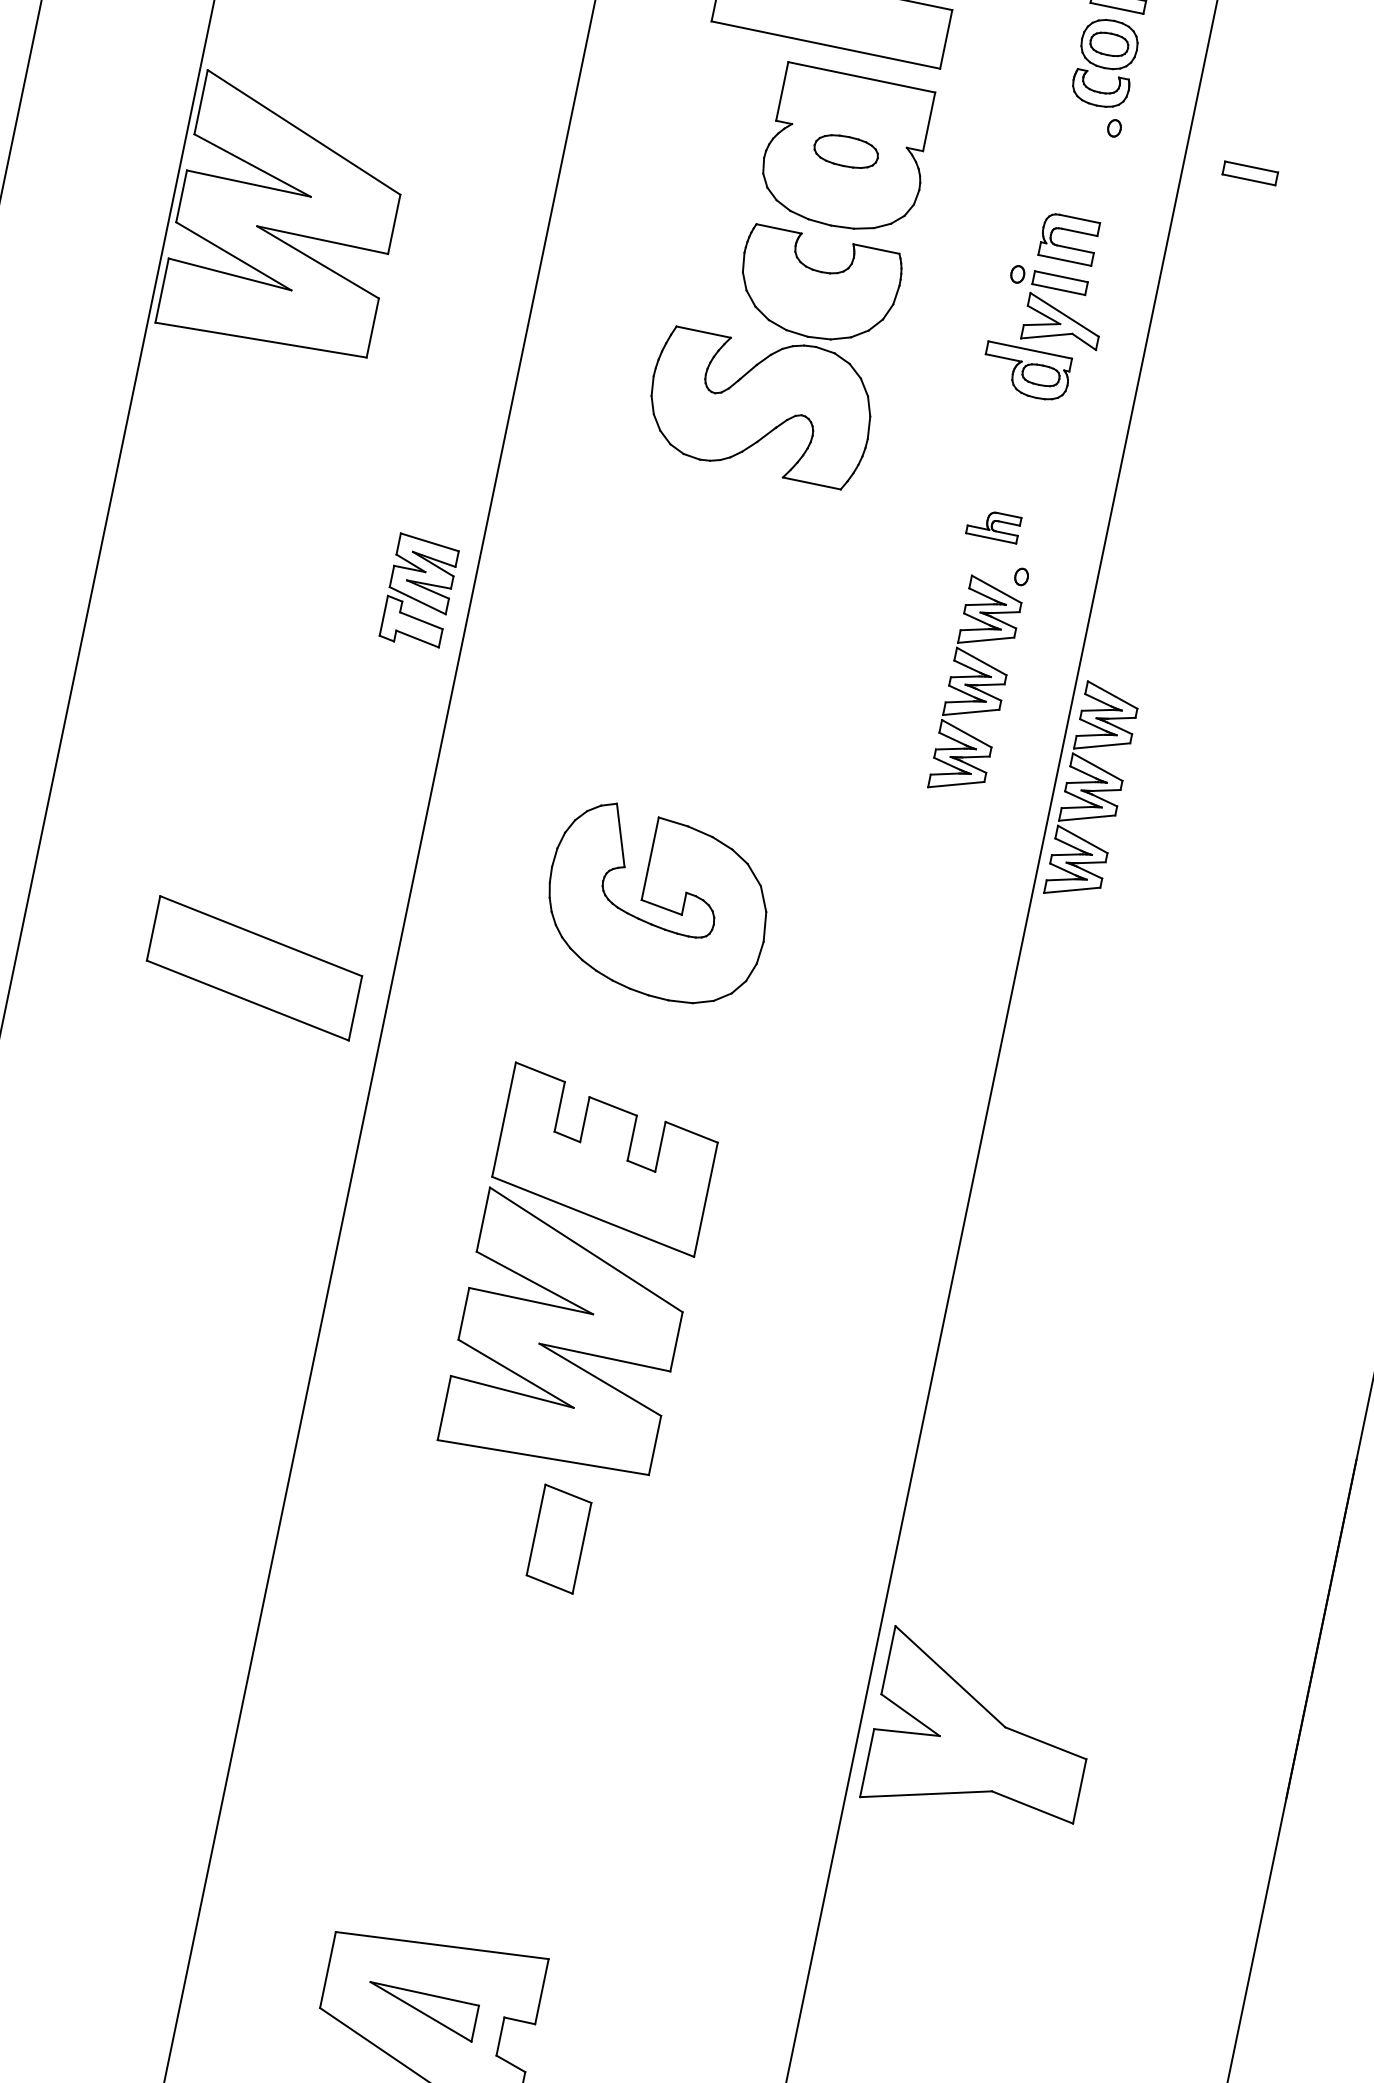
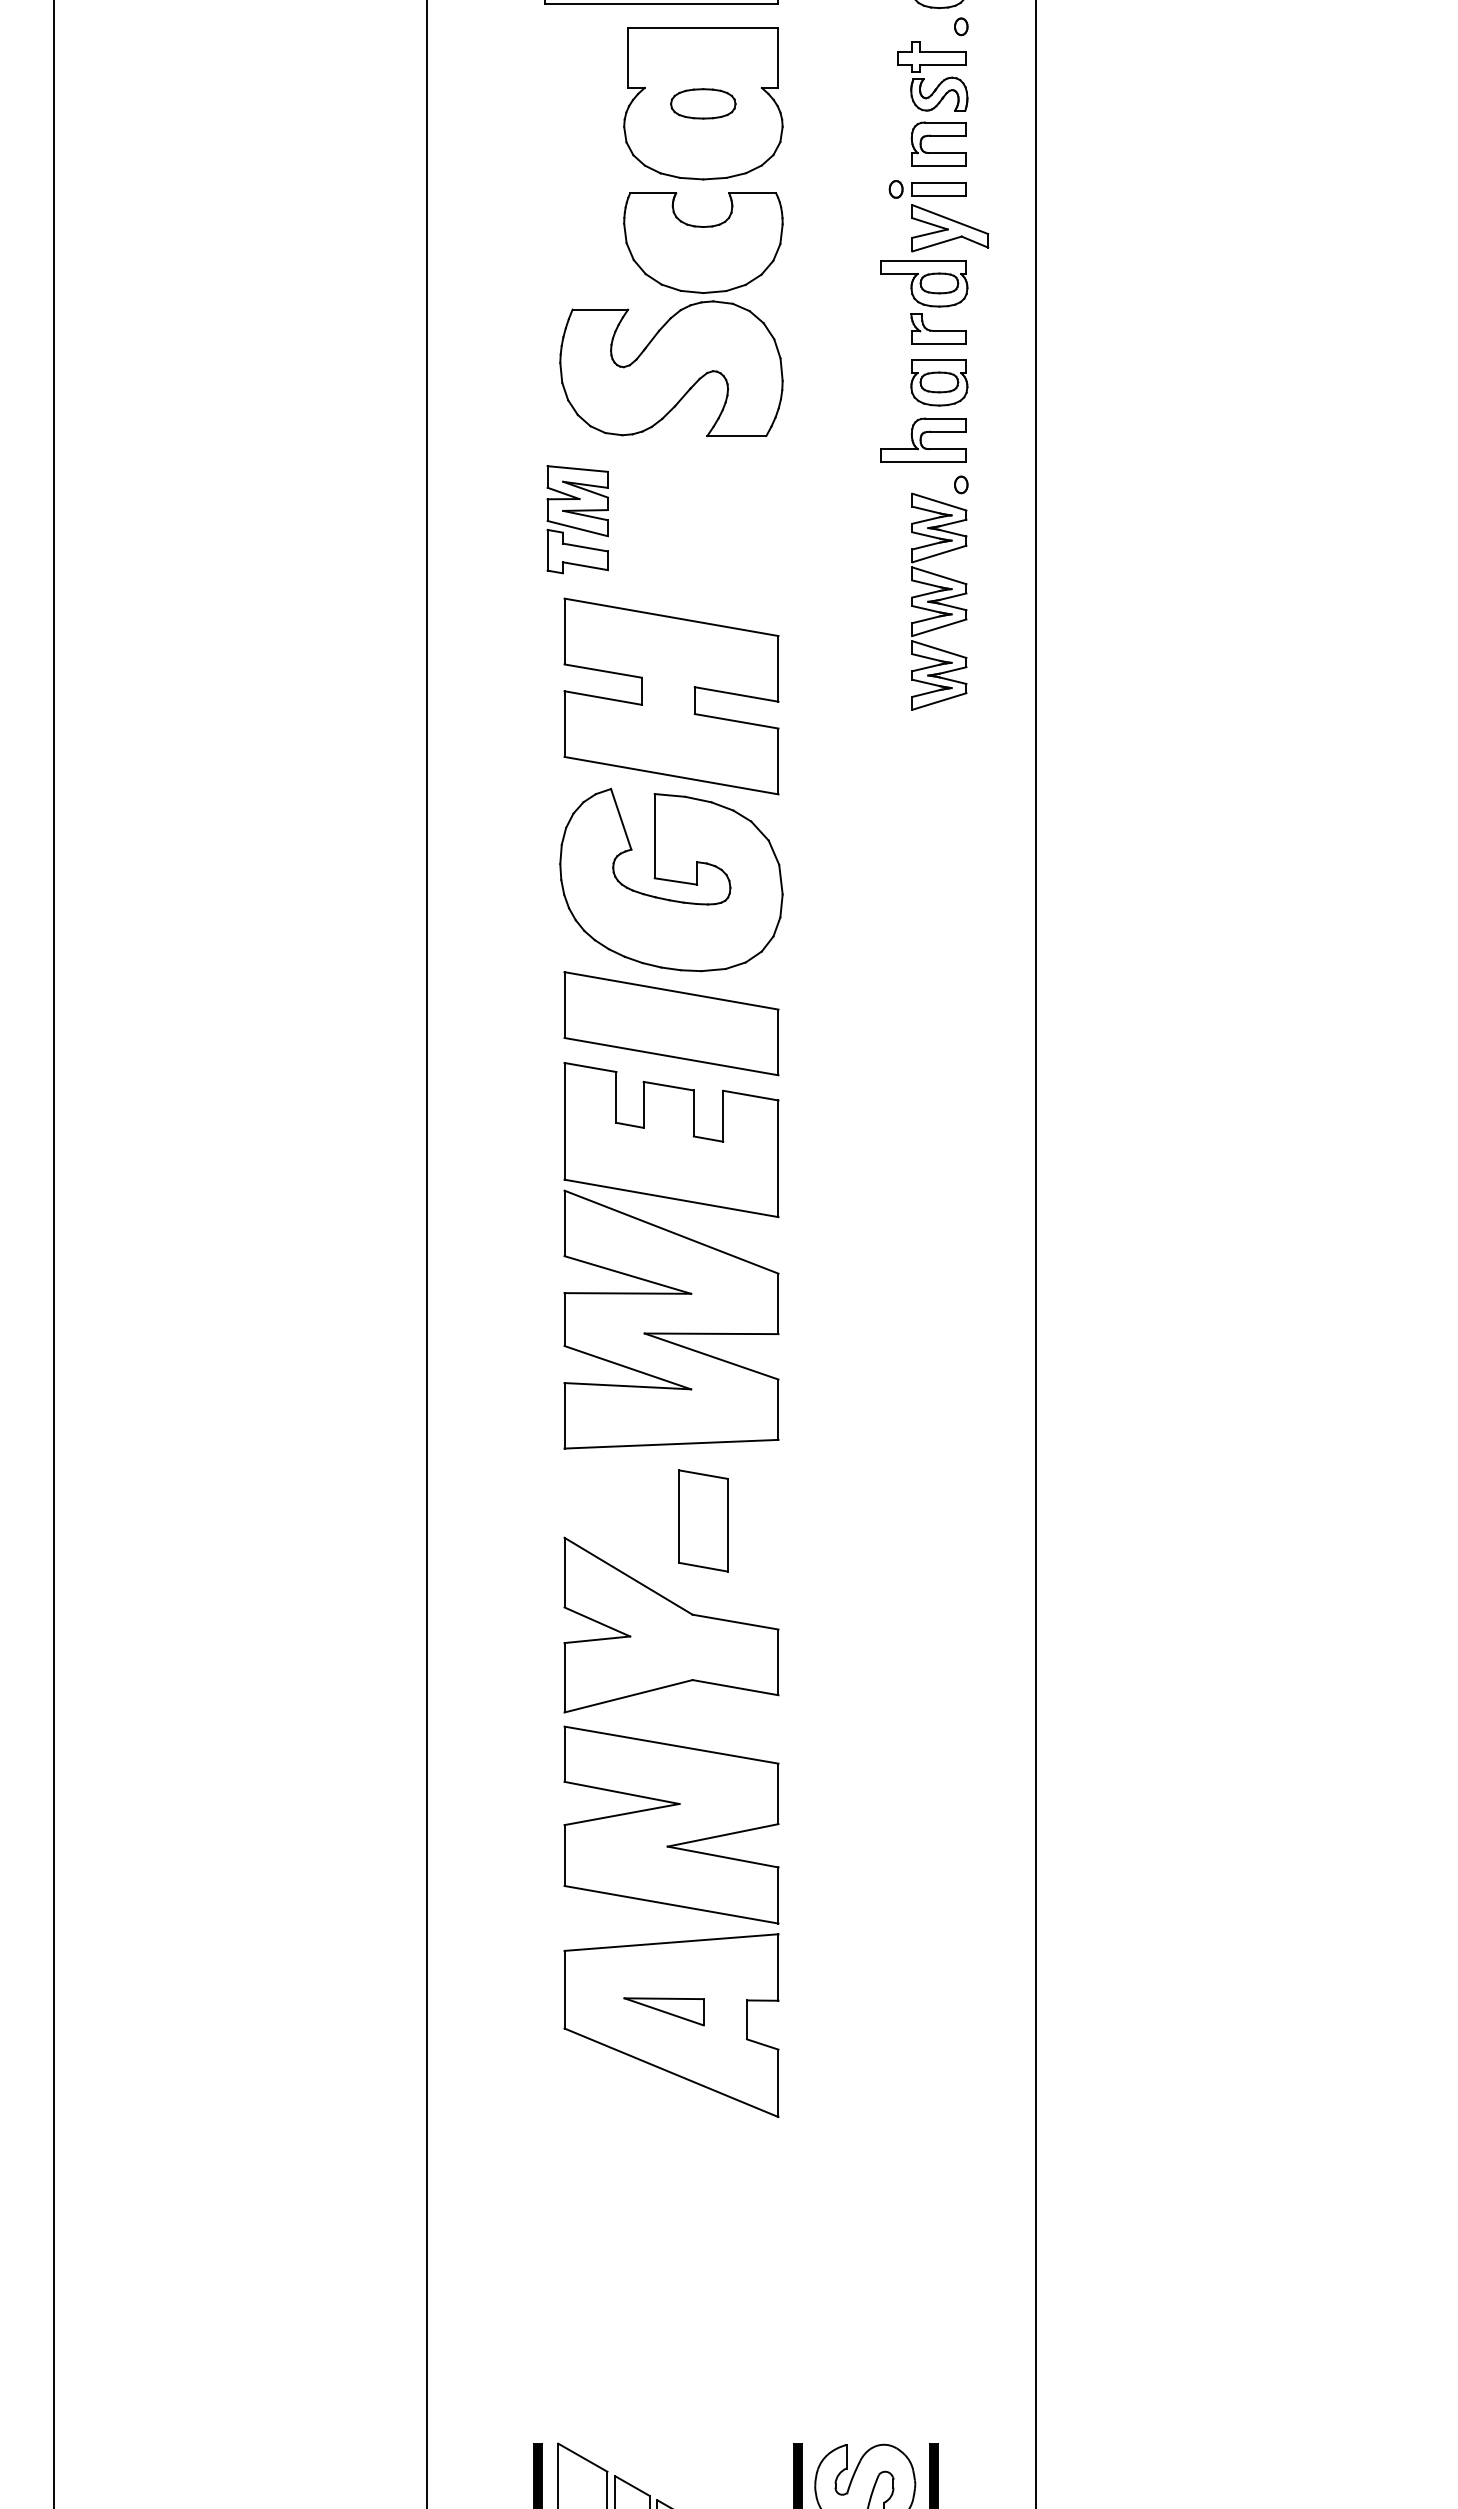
part: (1068, 171) -> (924, 78), added
part: (1249, 173) -> (1102, 43), removed
part: (286, 217) -> (168, 282), removed
part: (1031, 419) -> (938, 328), added
part: (1021, 472) -> (939, 382), added
part: (993, 524) -> (923, 439), size x1.67
part: (419, 591) -> (577, 519), moved
part: (694, 725) -> (671, 696), added
part: (1092, 792) -> (1074, 681), removed
part: (254, 968) -> (671, 1023), moved
part: (982, 1732) -> (671, 1624), moved
part: (466, 1829) -> (671, 1824), added
part: (420, 2011) -> (663, 2011), size x0.71

